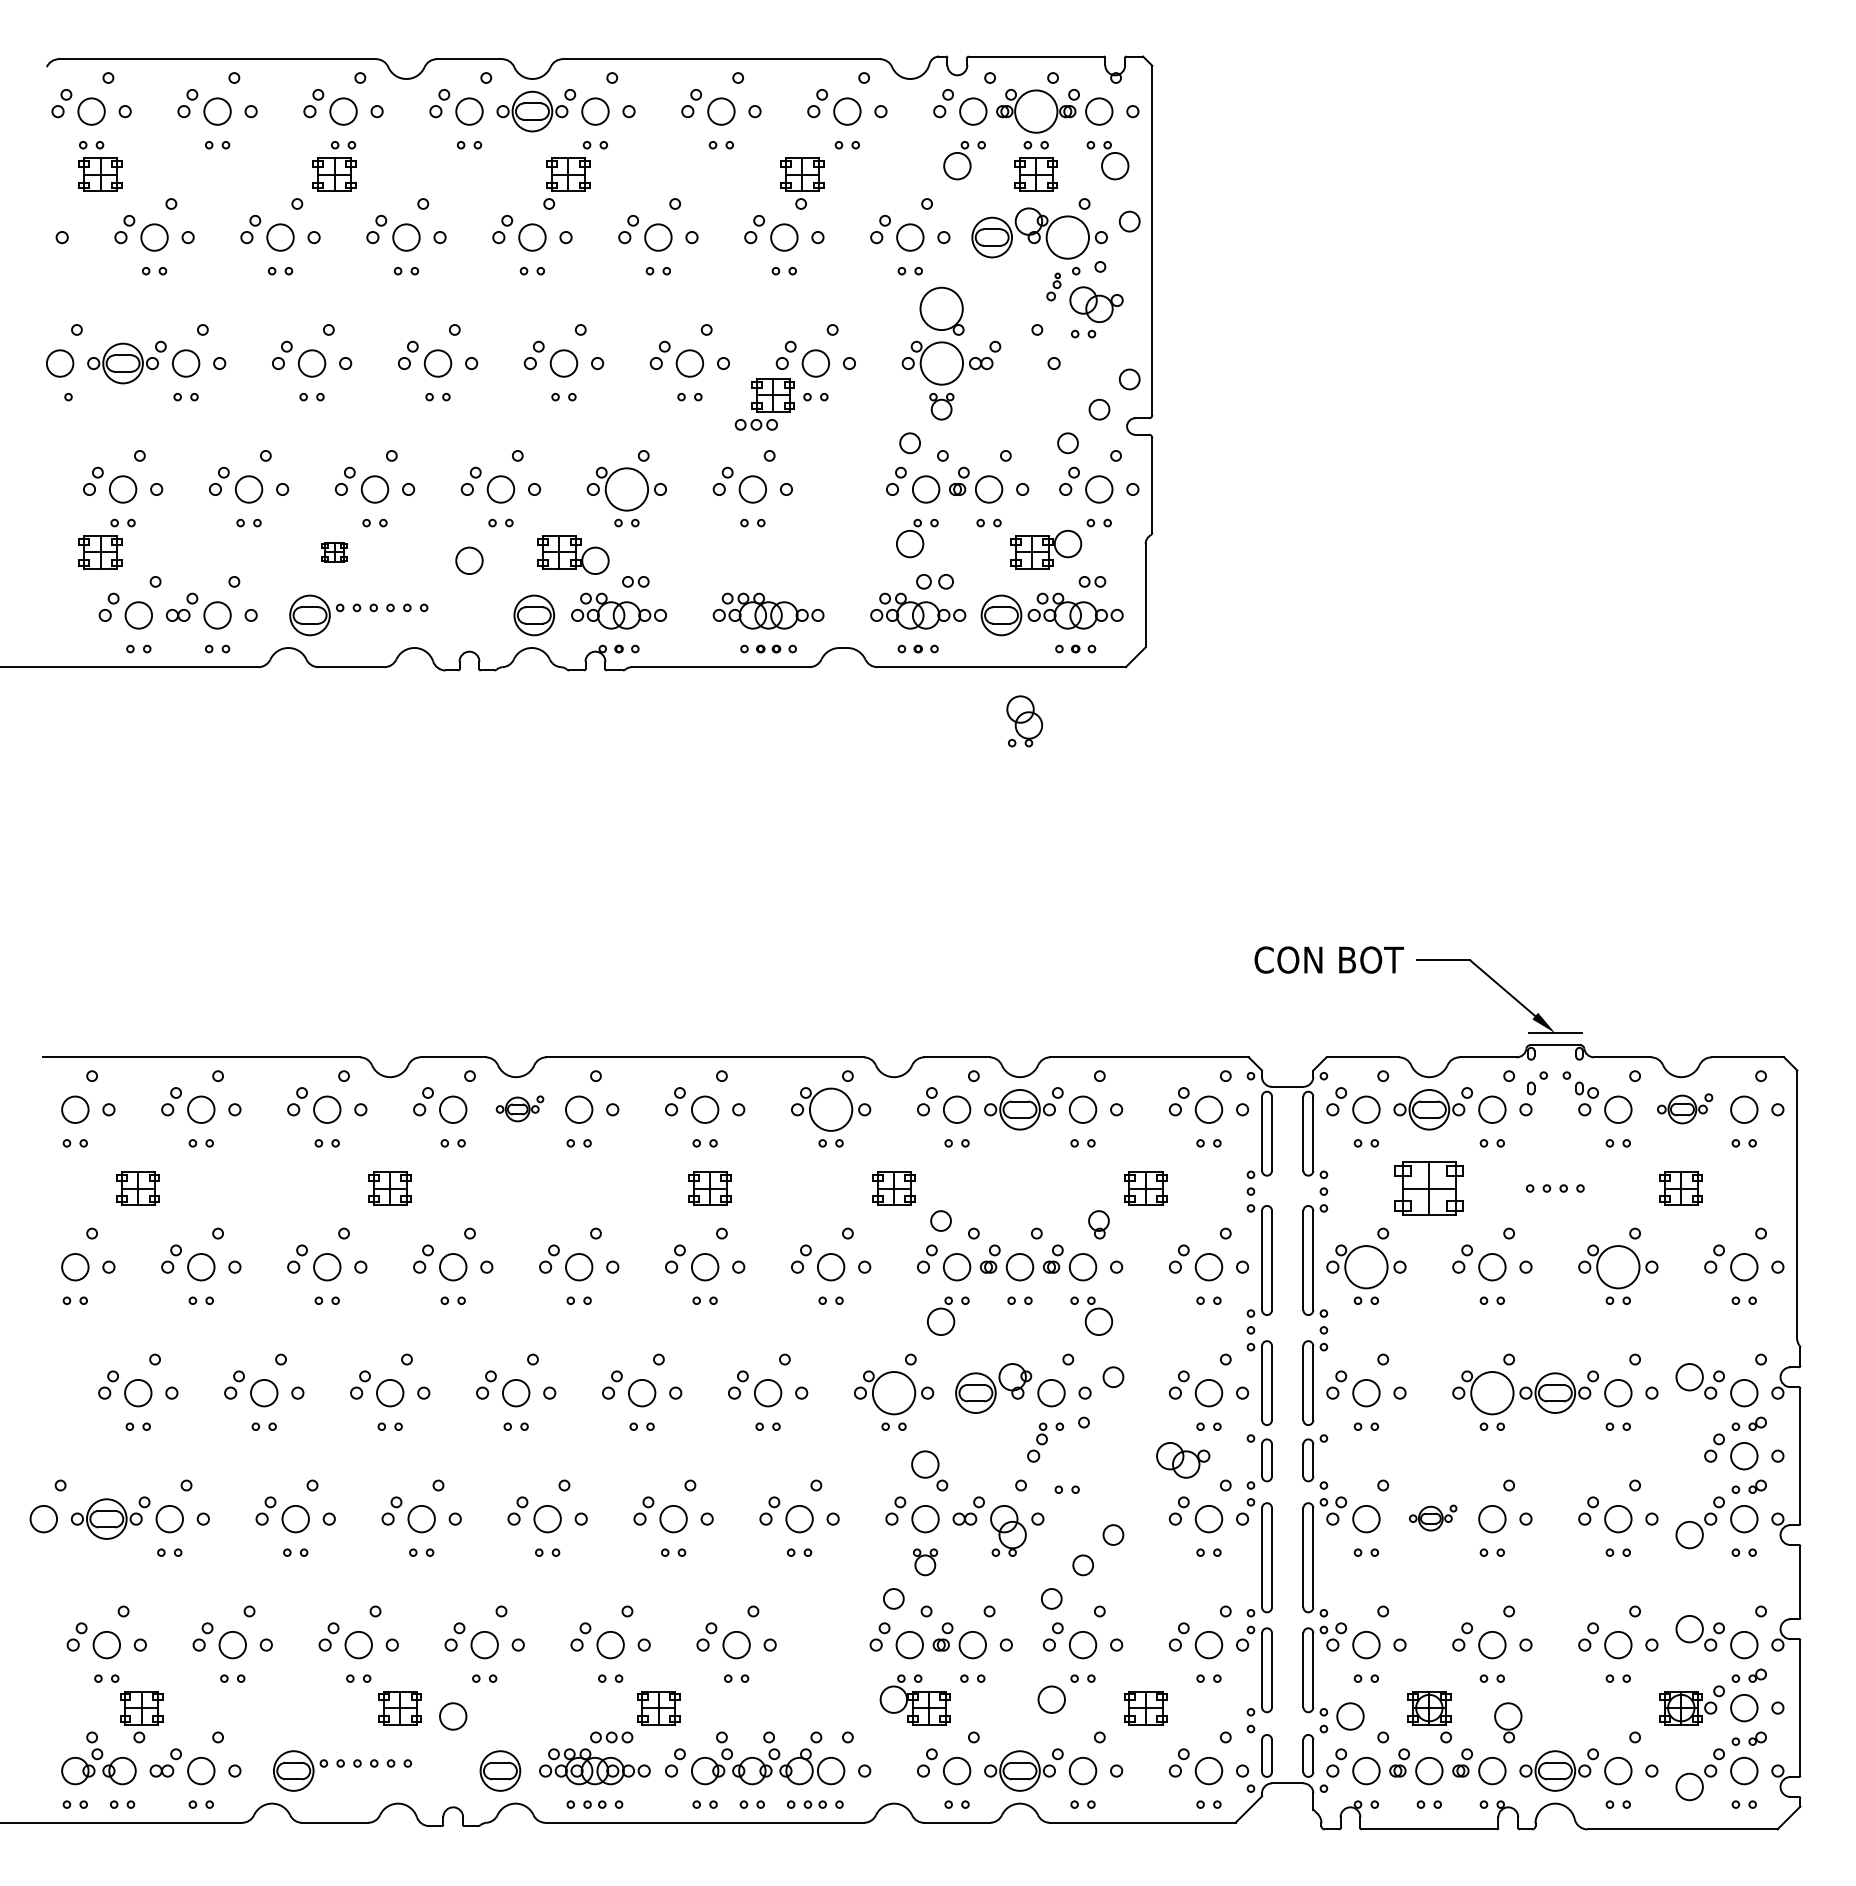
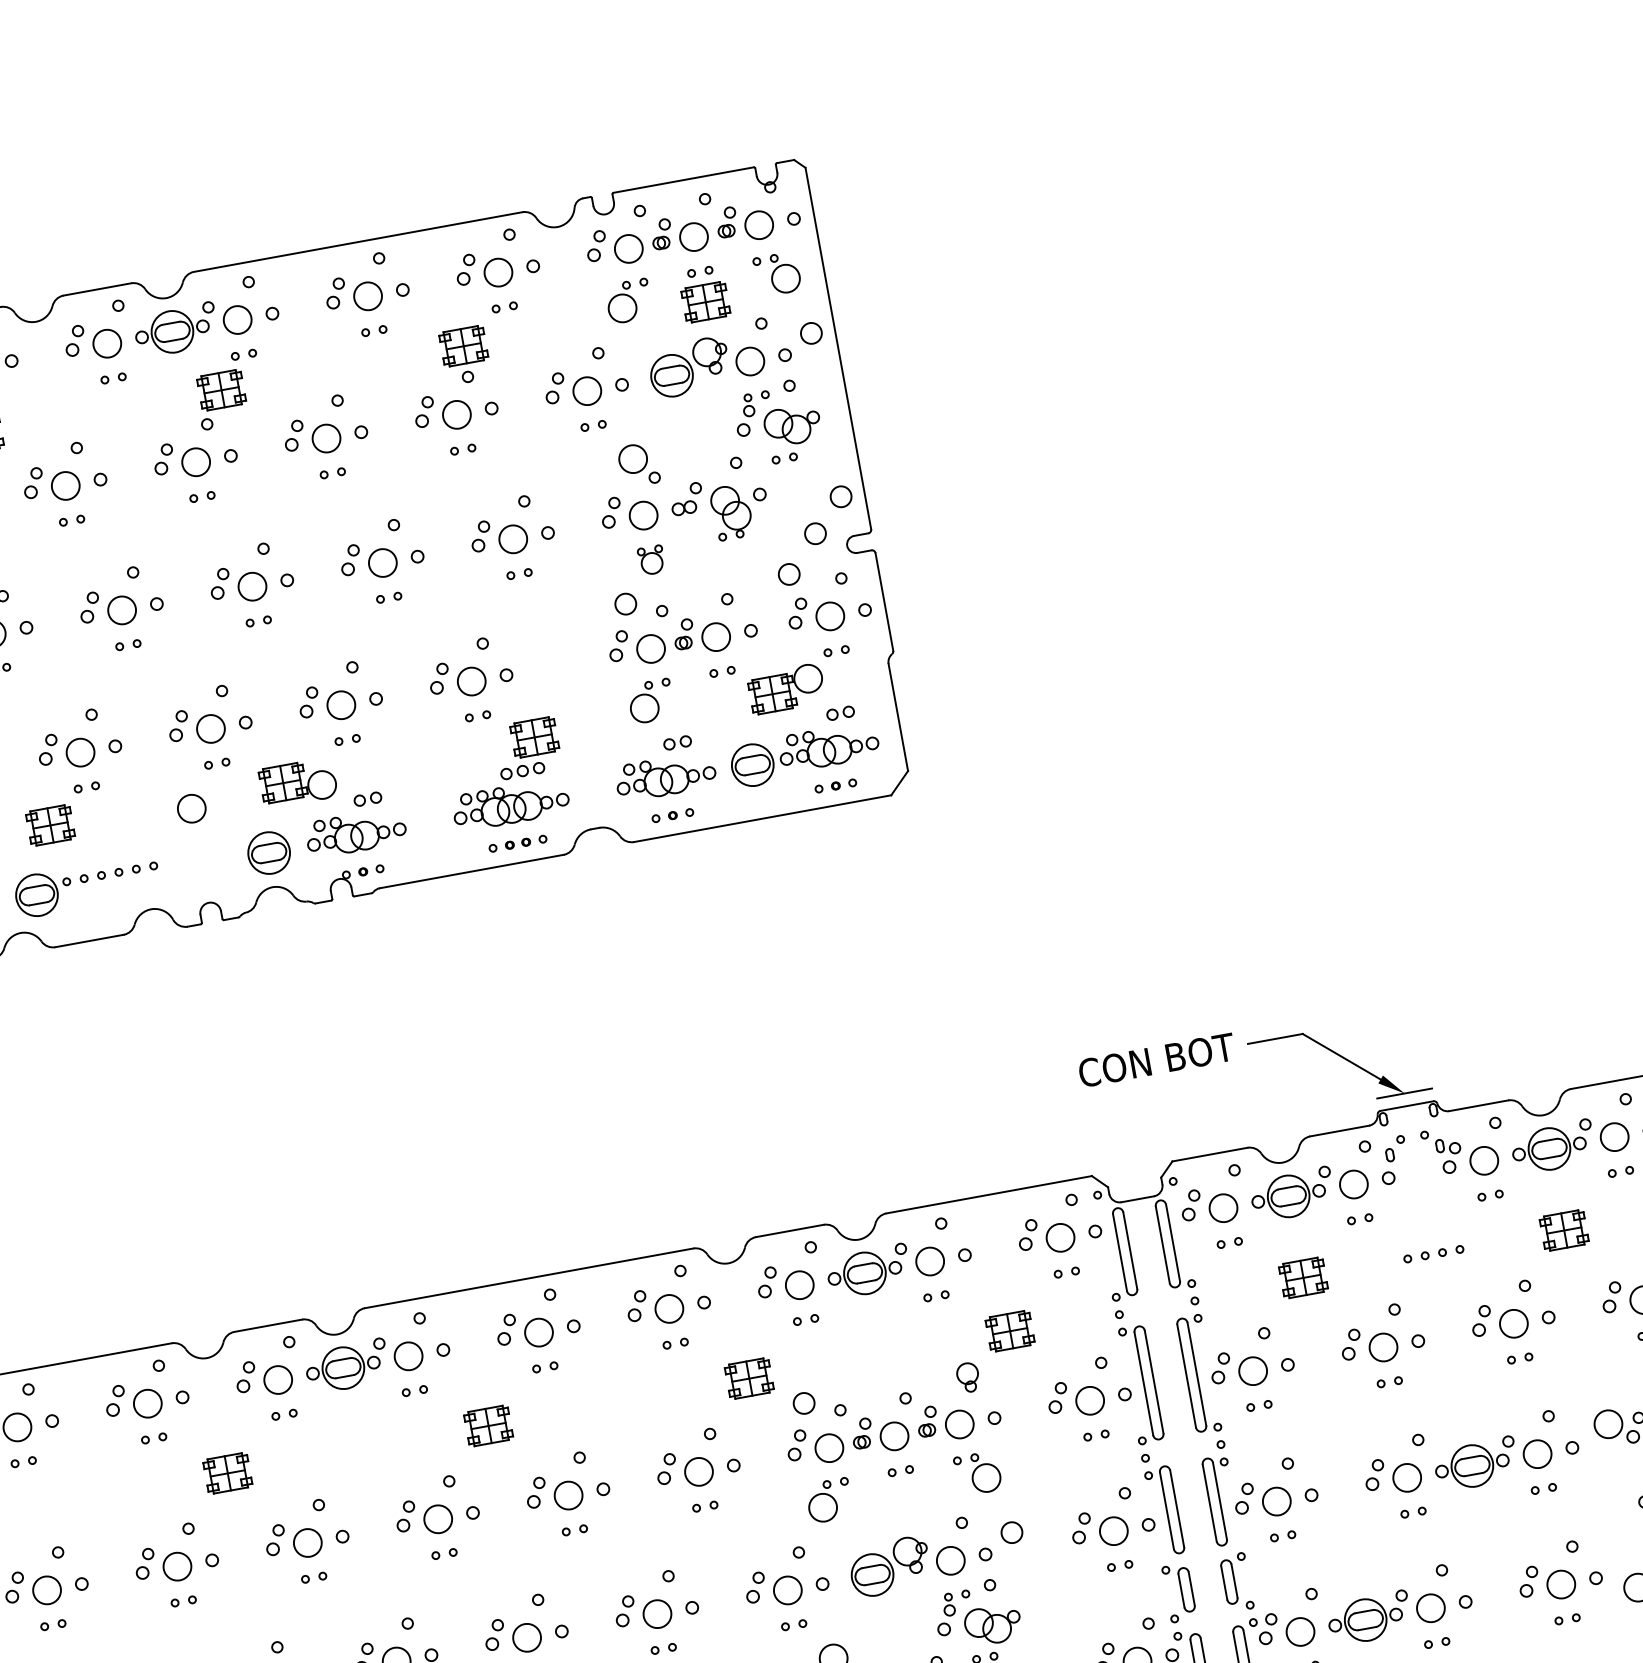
circle: (1036, 111) -> (694, 236), size x0.62
circle: (1067, 237) -> (749, 361), size x0.62
part: (1053, 286) -> (744, 414), size x1.43
circle: (941, 308) -> (632, 458), size x0.62
circle: (941, 363) -> (643, 515), size x0.62
part: (764, 404) -> (527, 748), moved
circle: (626, 489) -> (340, 705), size x0.62
part: (334, 552) -> (50, 825), size x1.67
part: (934, 581) -> (677, 742), size x0.71
part: (1024, 721) -> (731, 512), moved
part: (519, 1108) -> (346, 1366), size x1.67
part: (1684, 1108) -> (1552, 1147), size x1.43
circle: (830, 1109) -> (668, 1308), size x0.62
part: (709, 1188) -> (487, 1426), moved
part: (1429, 1188) -> (1303, 1277), size x0.62
circle: (1366, 1266) -> (1253, 1370), size x0.62
circle: (1618, 1266) -> (1513, 1323), size x0.62
circle: (893, 1392) -> (787, 1589), size x0.62
circle: (1492, 1392) -> (1407, 1477), size x0.62
part: (1183, 1460) -> (993, 1625), moved
part: (1432, 1517) -> (1368, 1617), size x1.67

